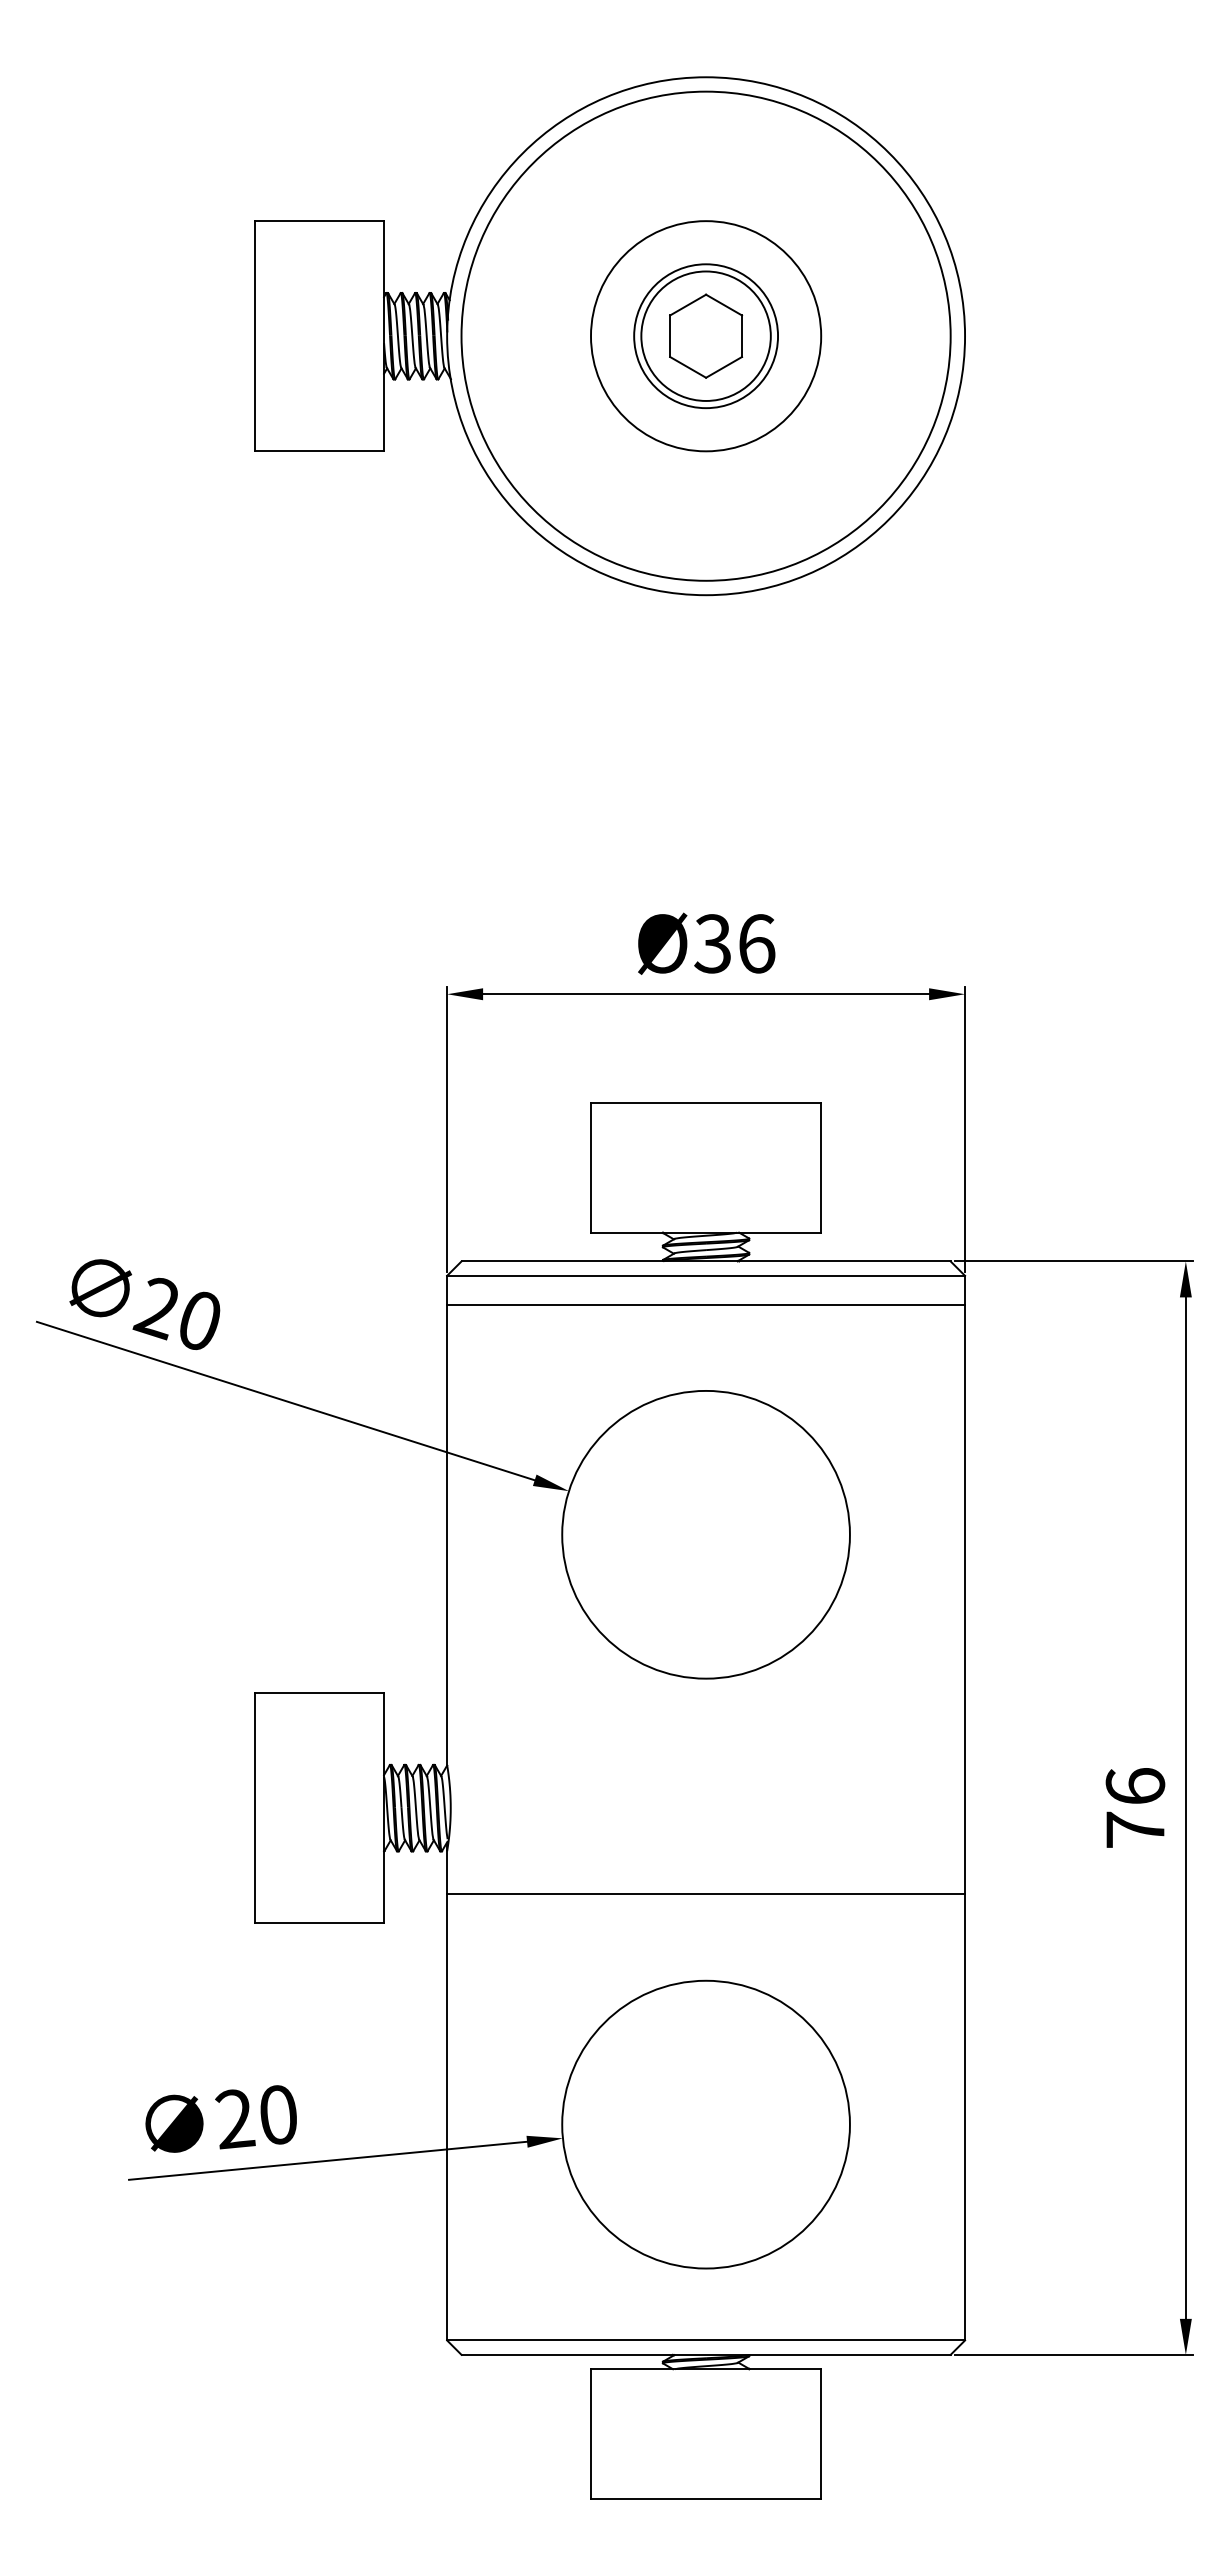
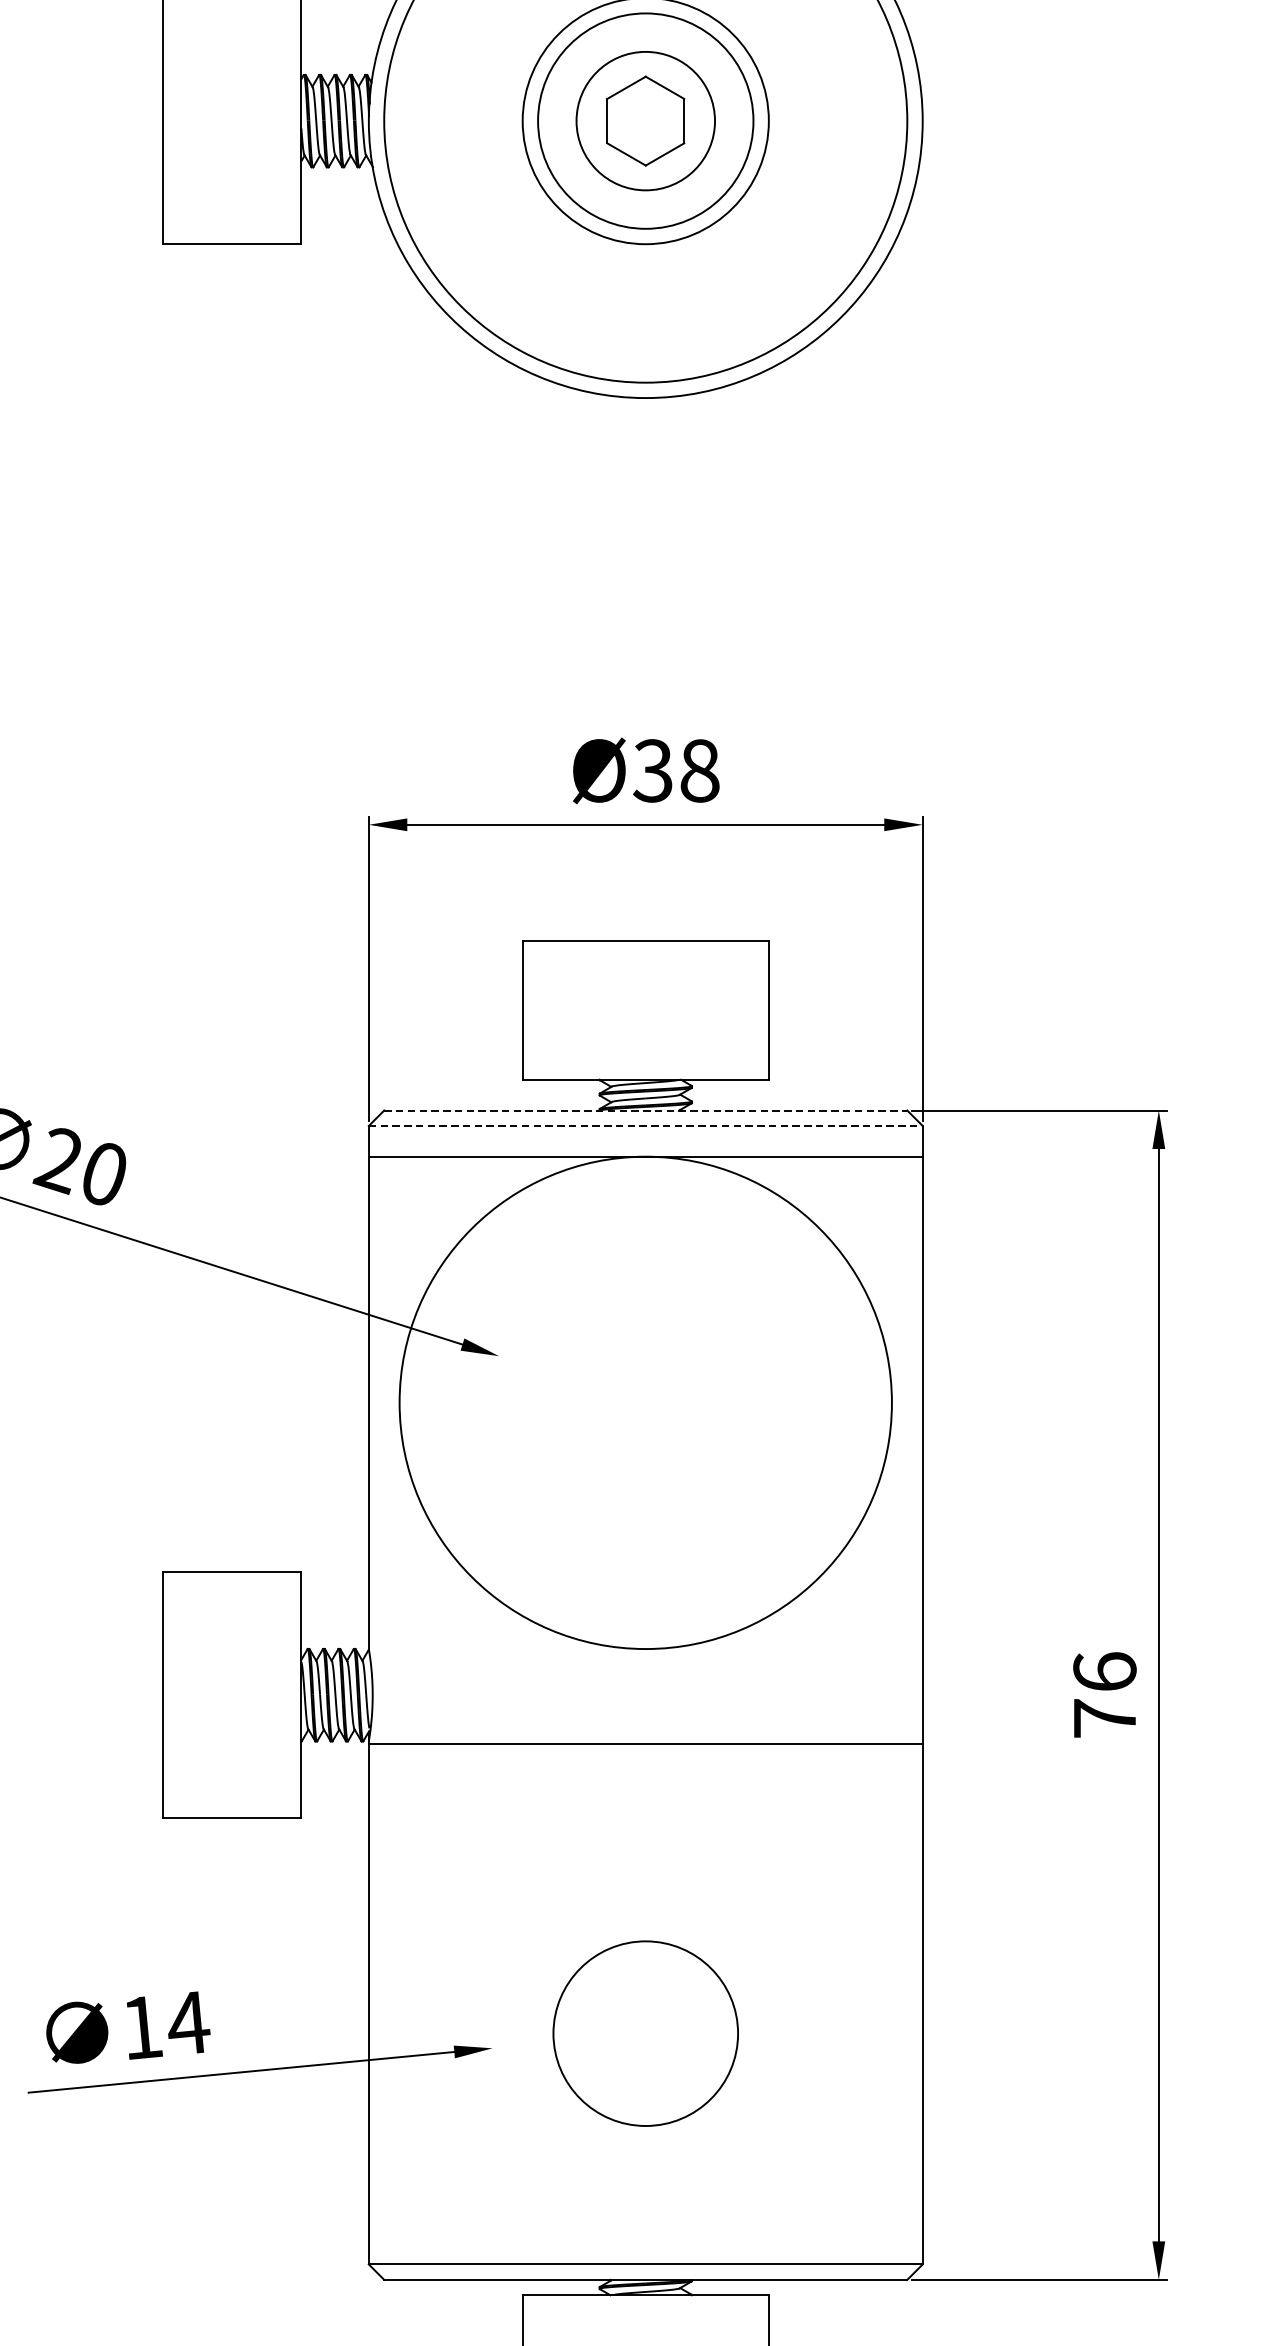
circle: (706, 336) -> (646, 121), size x1.4
text: (756, 943) -> (699, 770), Ø36 -> Ø38
line: (706, 1261) -> (646, 1110), solid -> dashed
line: (706, 1275) -> (646, 1125), solid -> dashed
circle: (705, 1534) -> (645, 1402), size x1.6
line: (706, 1894) -> (646, 1743), moved
text: (257, 2117) -> (166, 2026), 20 -> 14
circle: (705, 2124) -> (645, 2033), size x0.6

